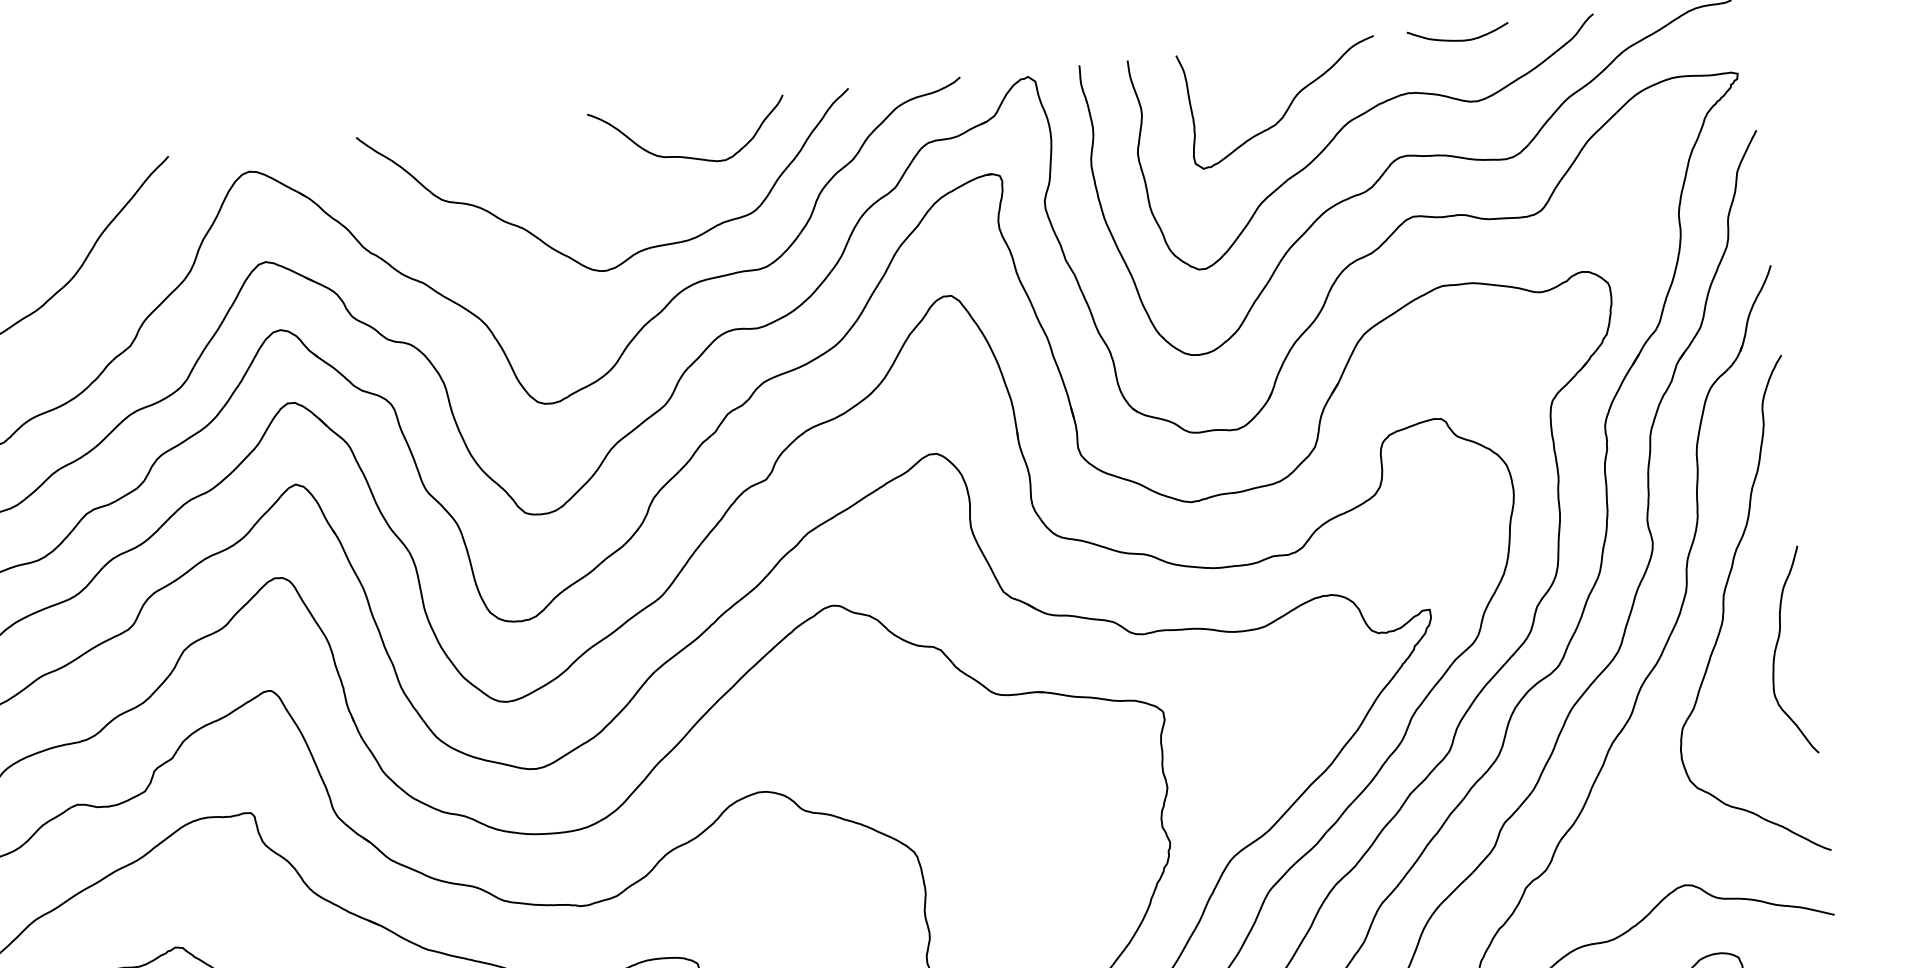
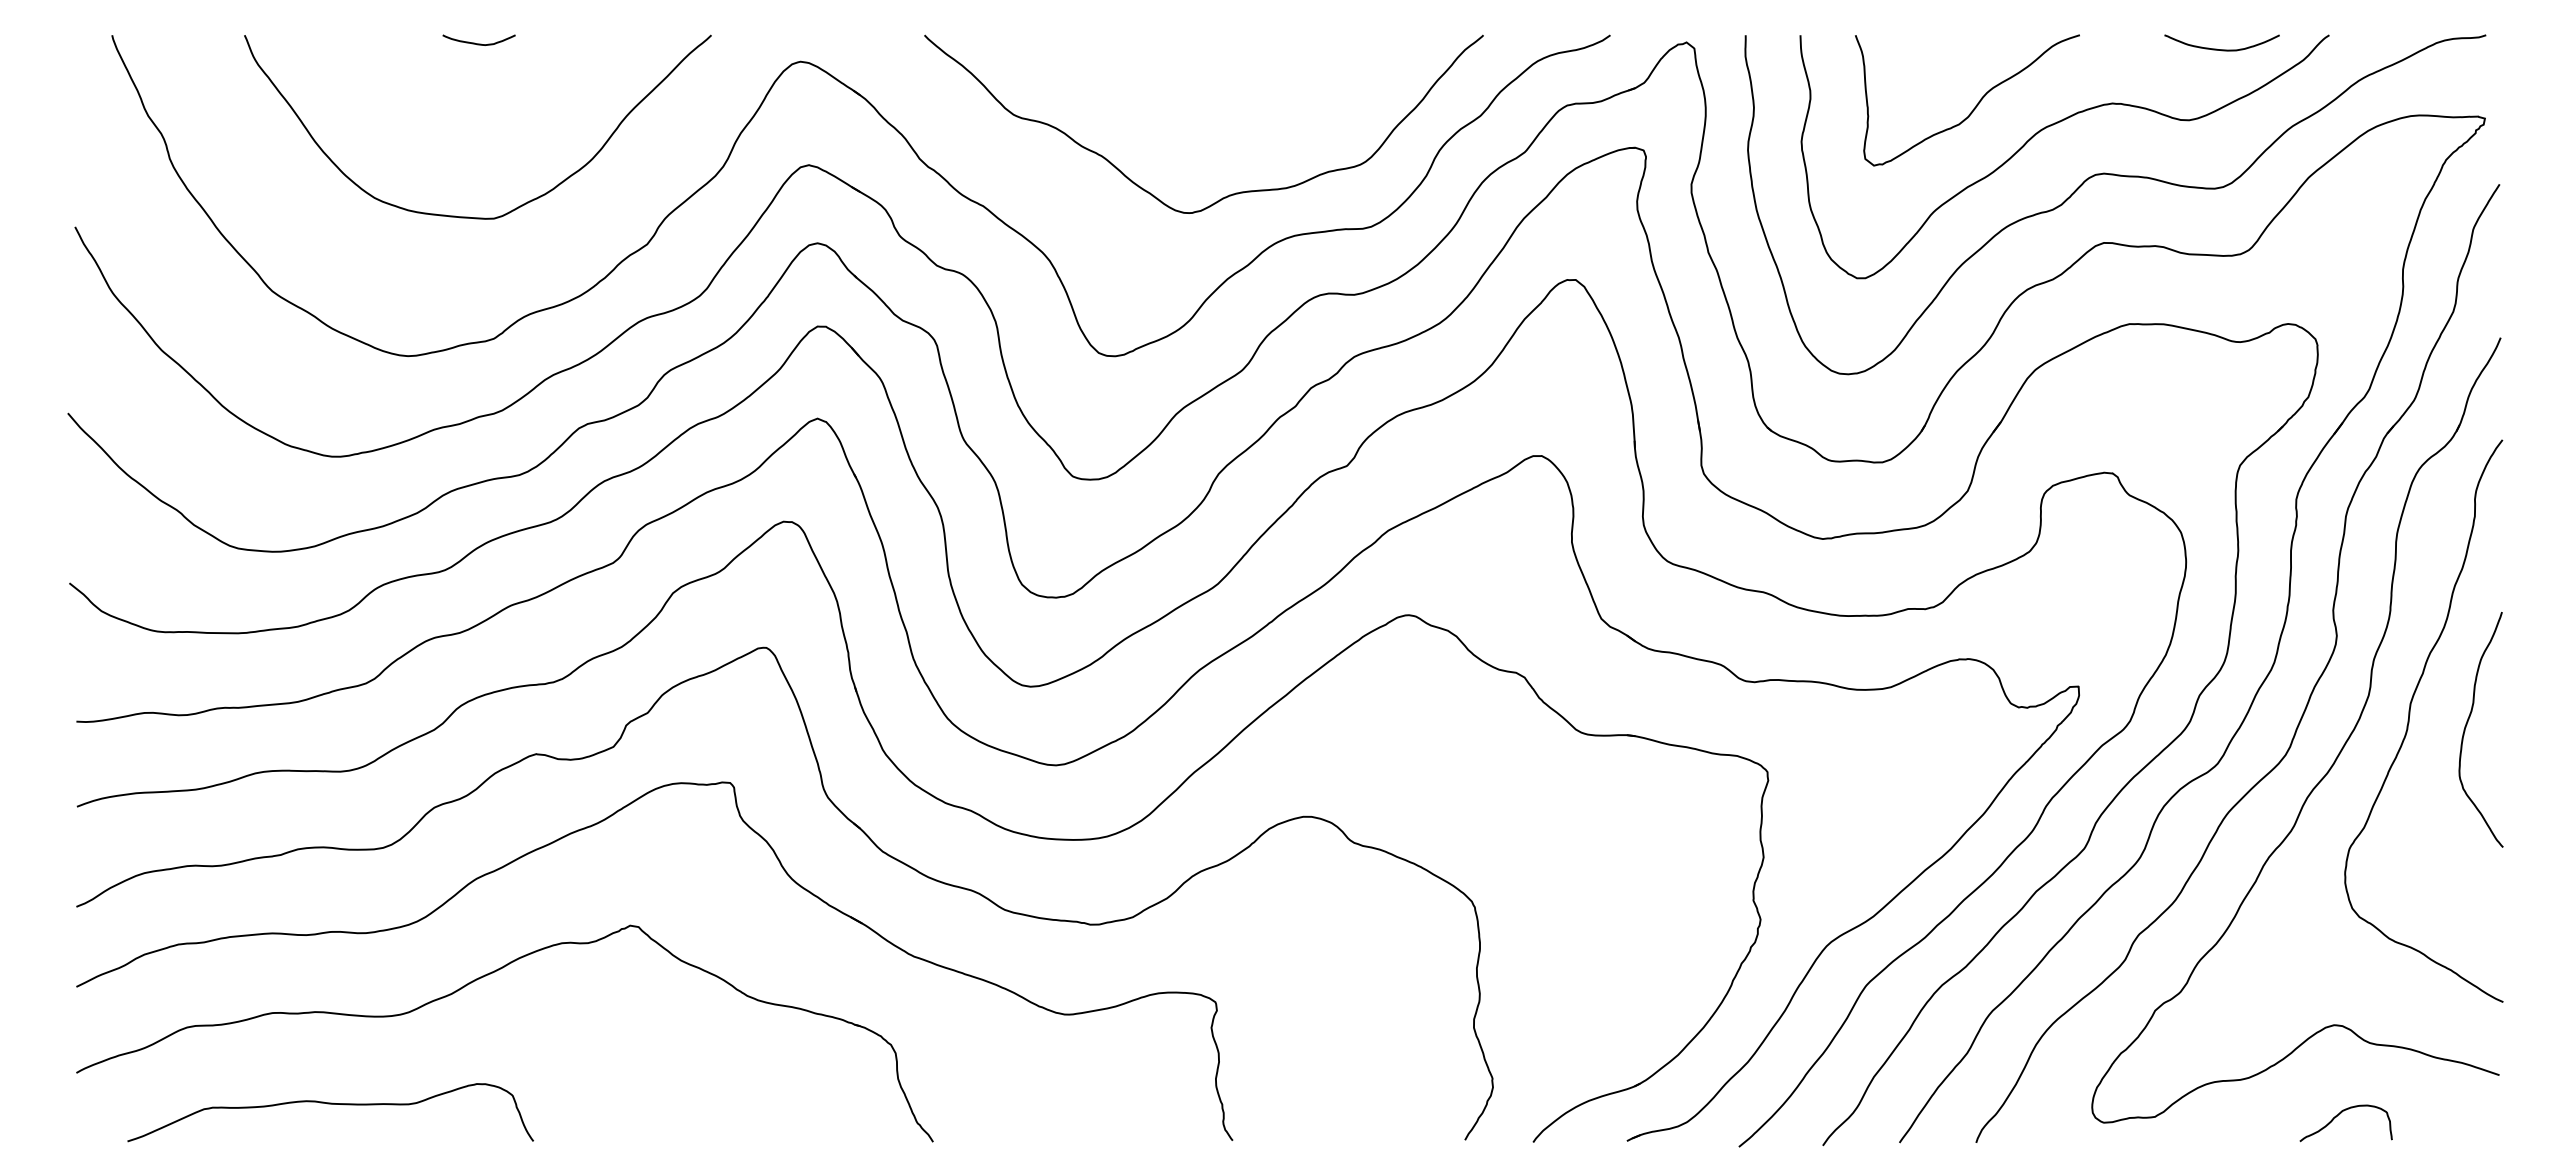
curve: (1458, 40) -> (2221, 49), moved
curve: (685, 156) -> (1292, 93), removed
curve: (1777, 646) -> (2468, 722), moved

